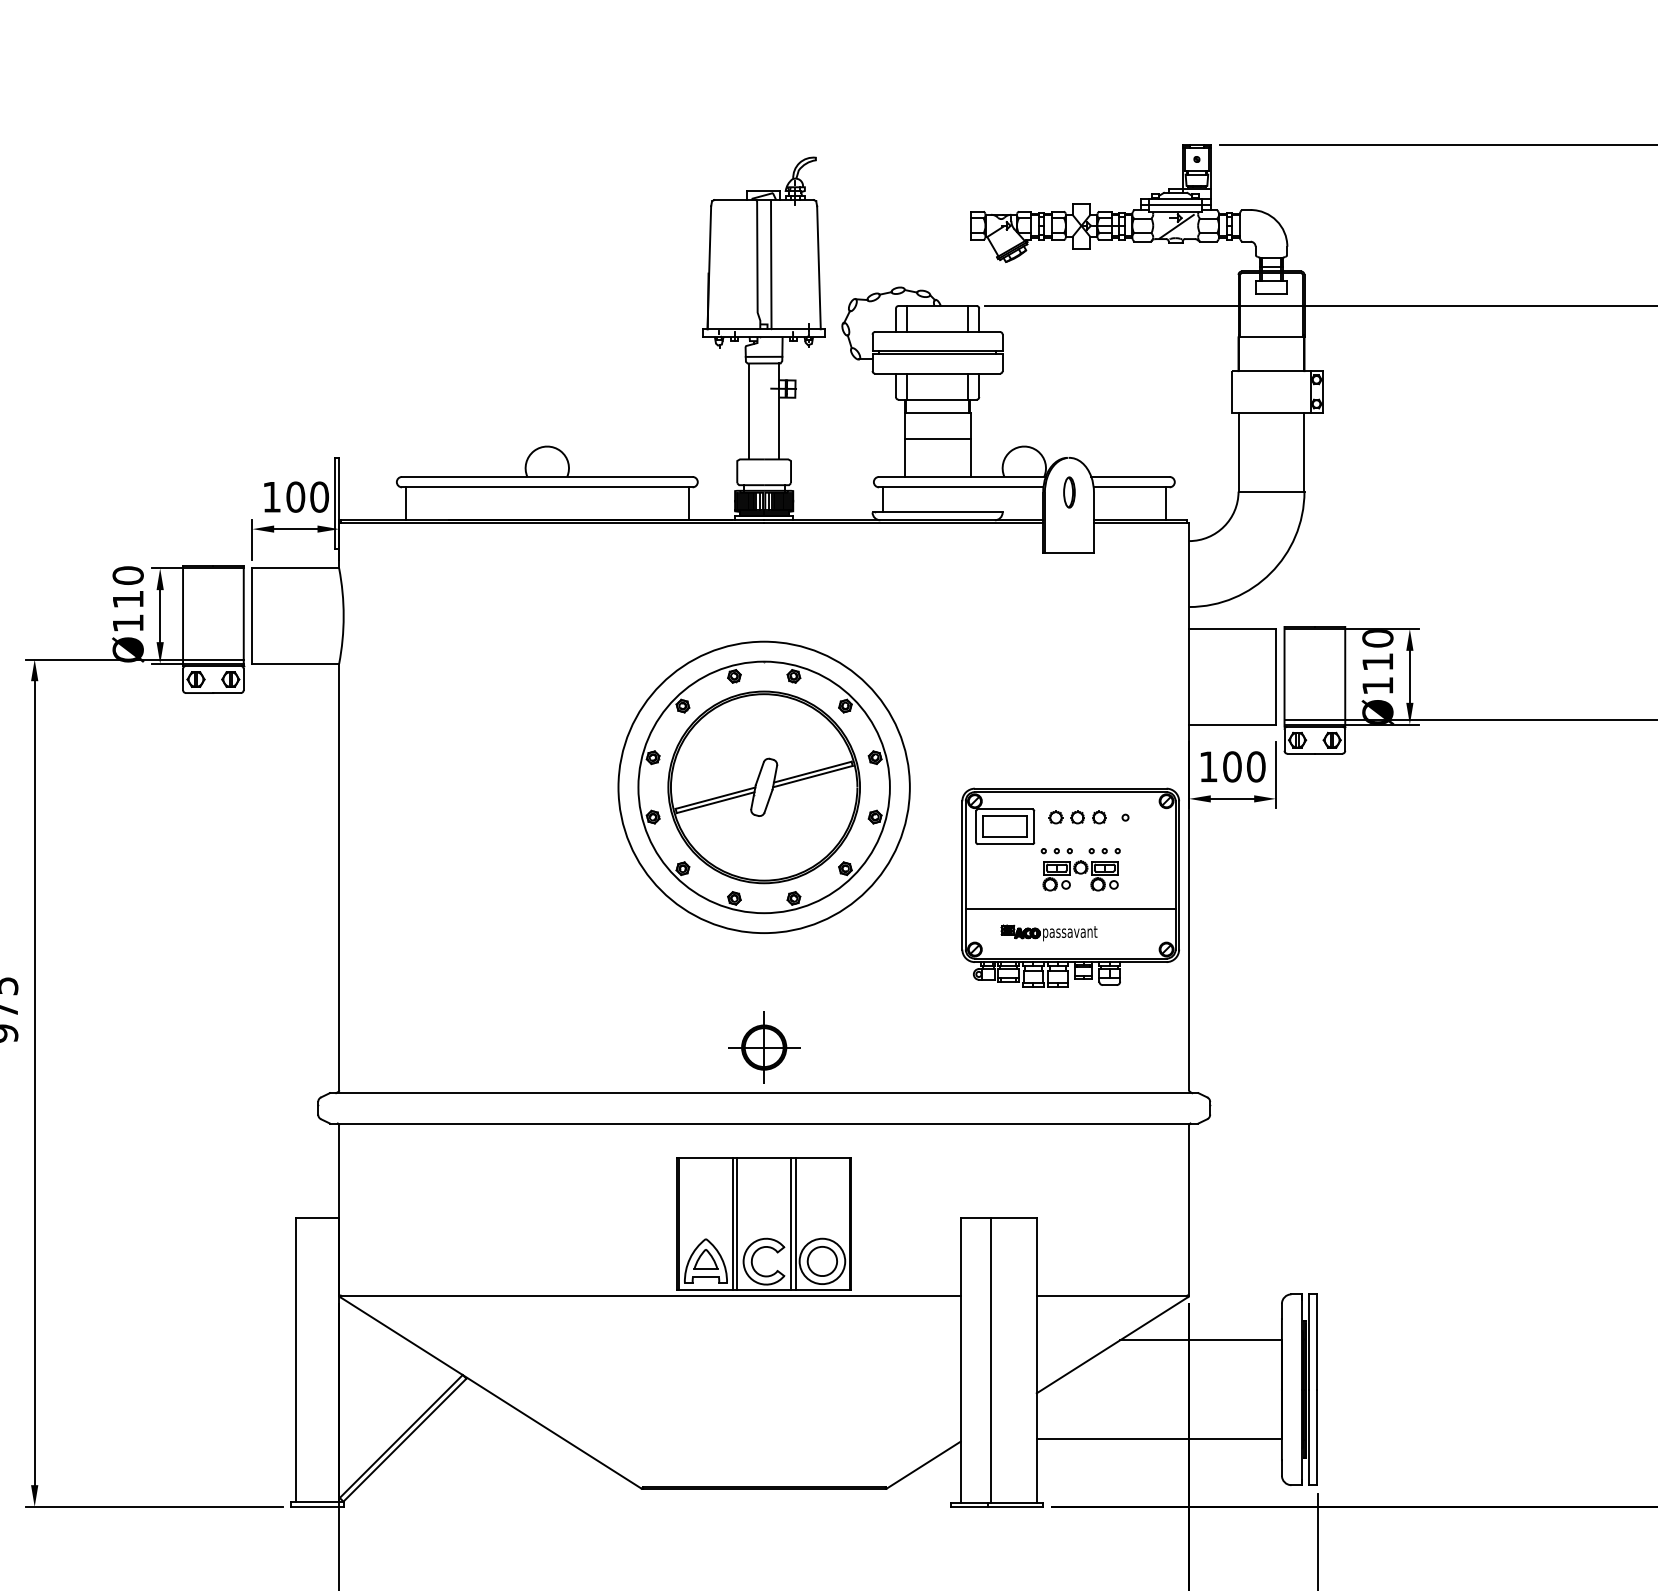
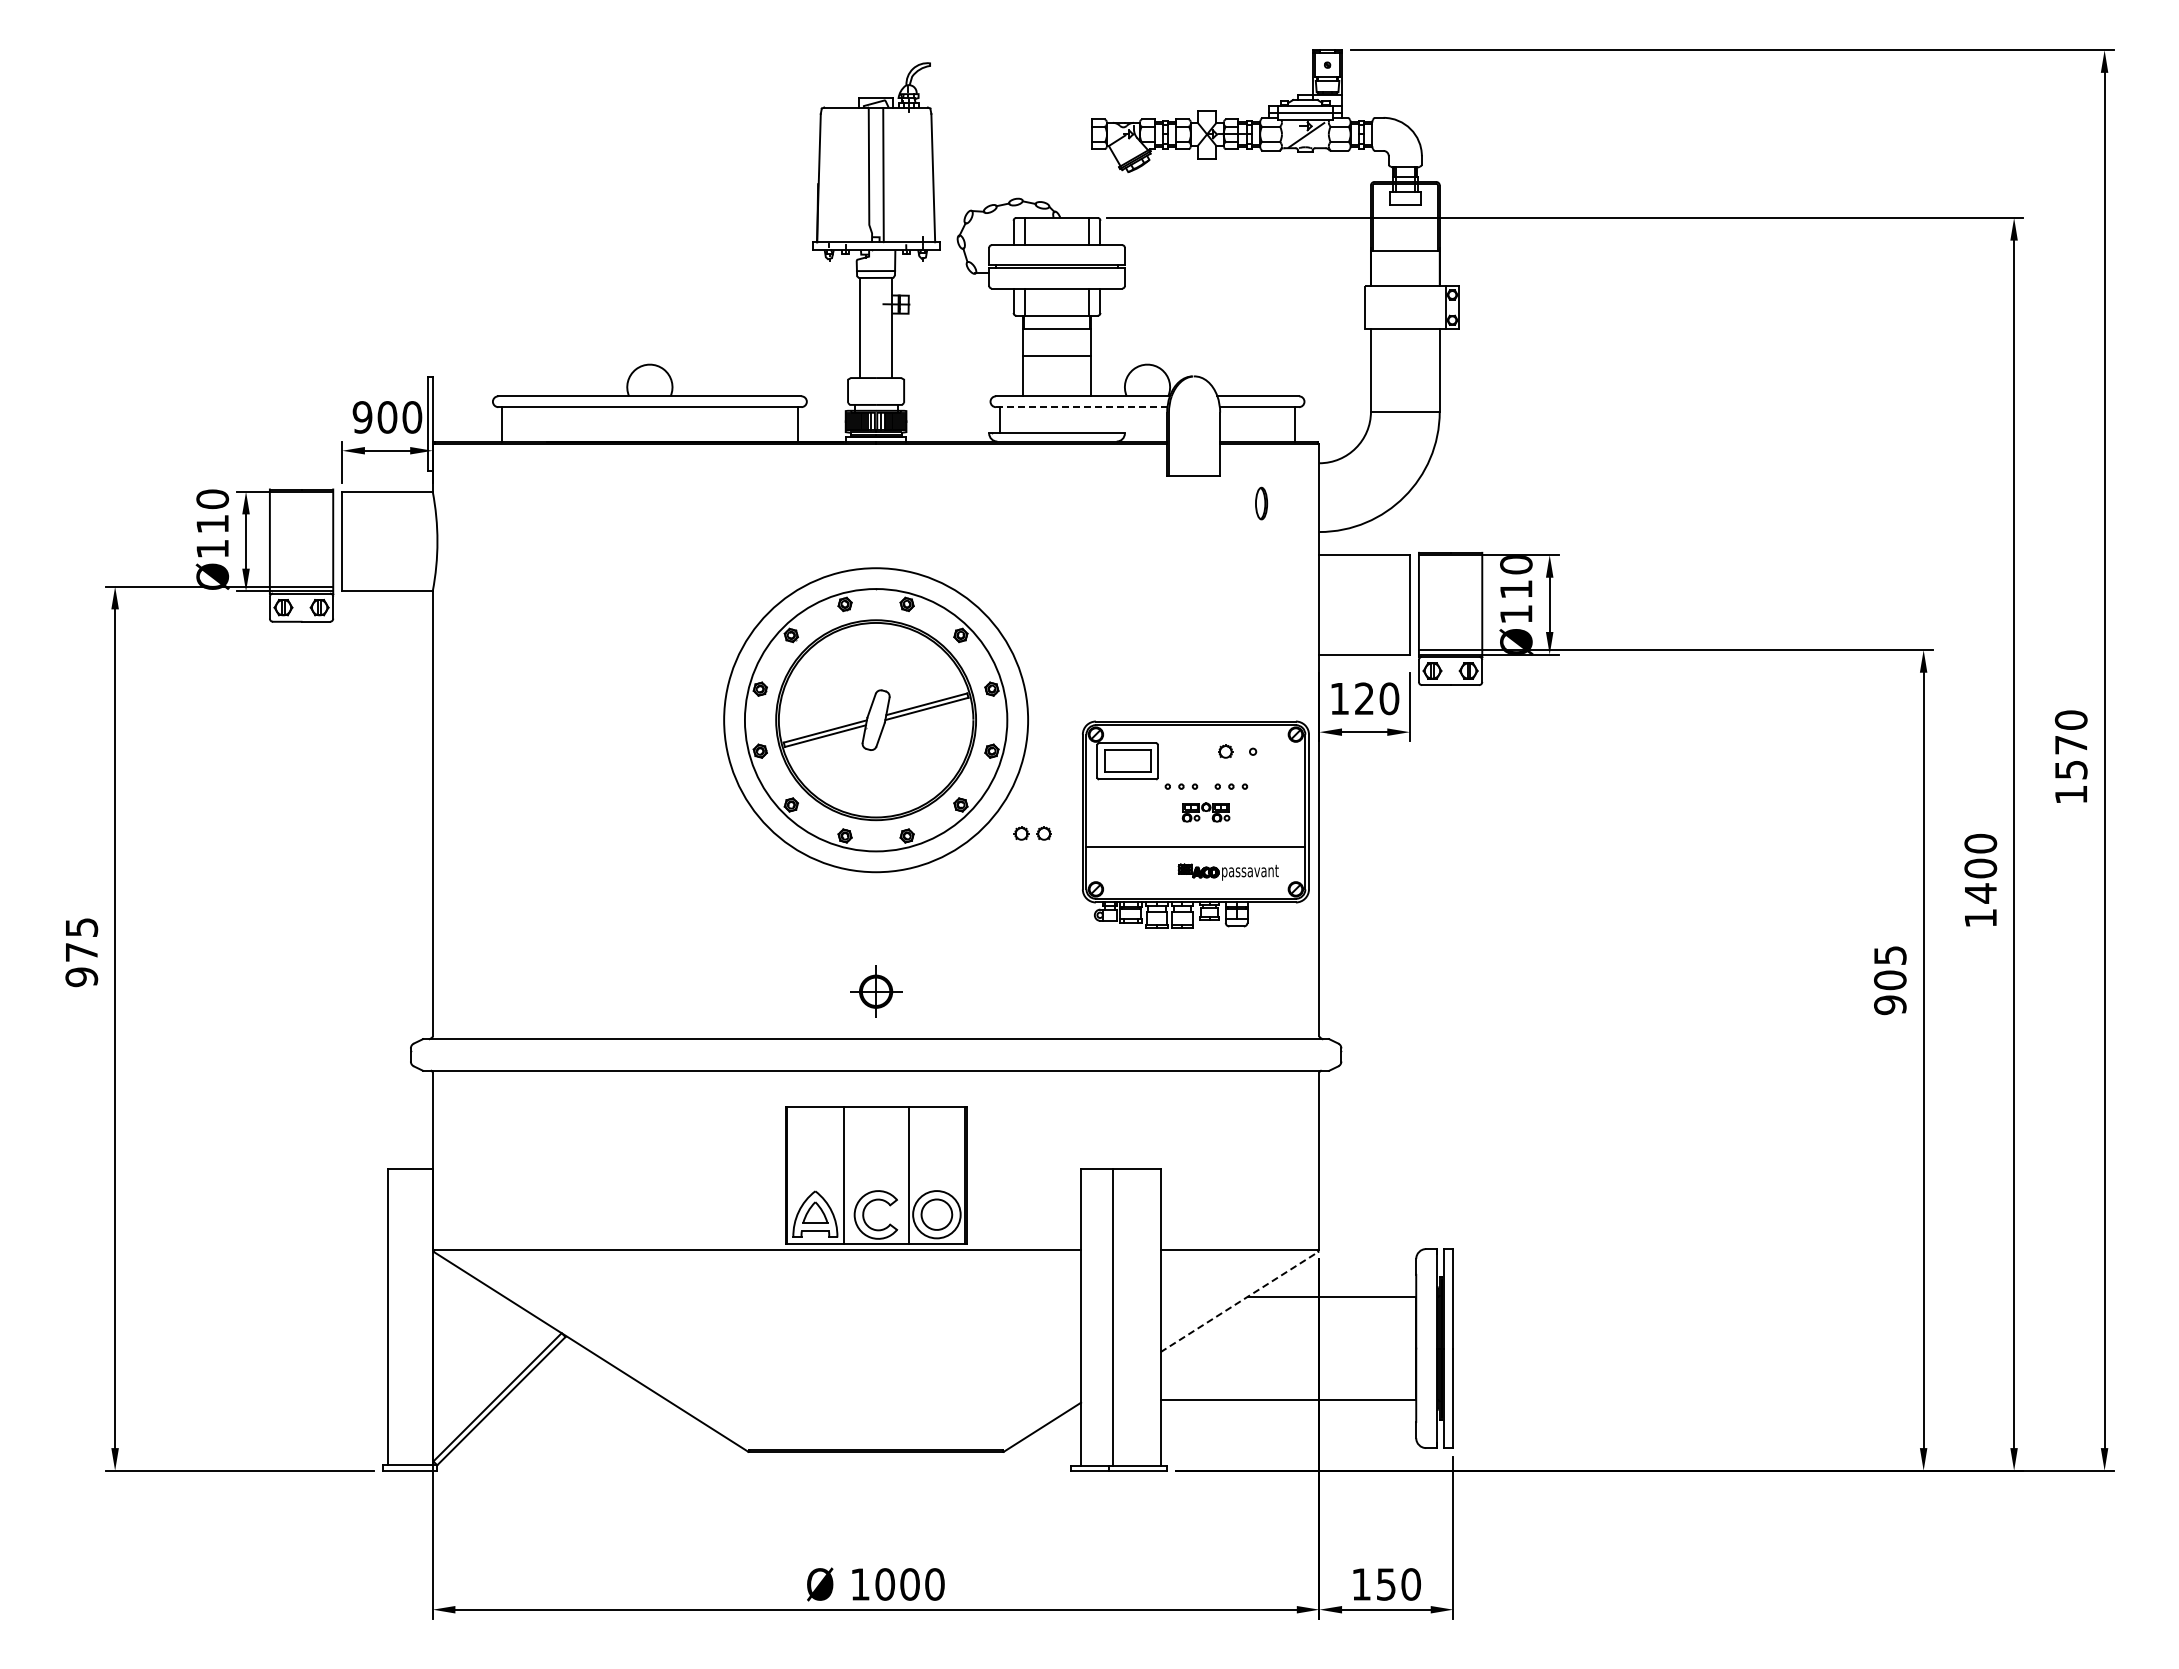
line: (961, 487) -> (1081, 407), solid -> dashed
part: (1069, 492) -> (1261, 503), moved
text: (271, 497) -> (362, 417), 100 -> 900
text: (1232, 766) -> (1364, 698), 100 -> 120
part: (1066, 817) -> (1032, 833), moved
part: (1079, 875) -> (1205, 812), size x0.6
part: (1048, 932) -> (1227, 871), moved
part: (763, 1047) -> (875, 991), size x0.7
line: (737, 1223) -> (848, 1175), removed
line: (791, 1223) -> (904, 1175), removed
line: (1112, 1345) -> (1239, 1302), solid -> dashed

